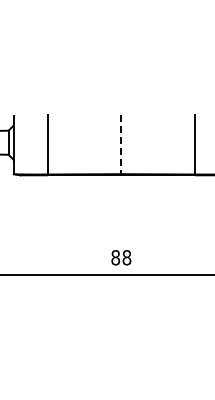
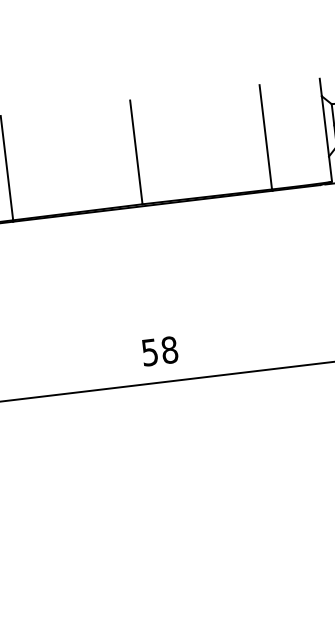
line: (121, 145) -> (136, 153), dashed -> solid
text: (115, 257) -> (149, 352), 88 -> 58

